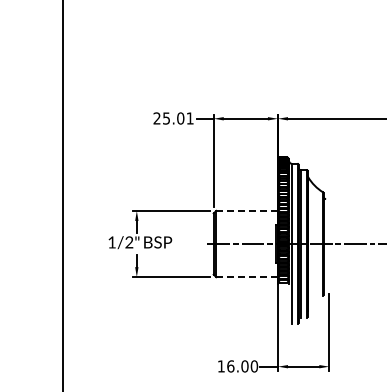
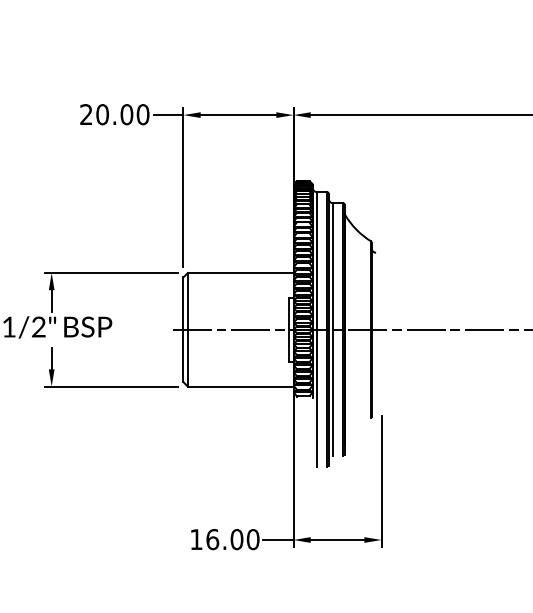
text: (177, 118) -> (121, 114), 25.01 -> 20.00
line: (247, 210) -> (241, 272), dashed -> solid
line: (247, 277) -> (241, 387), dashed -> solid

